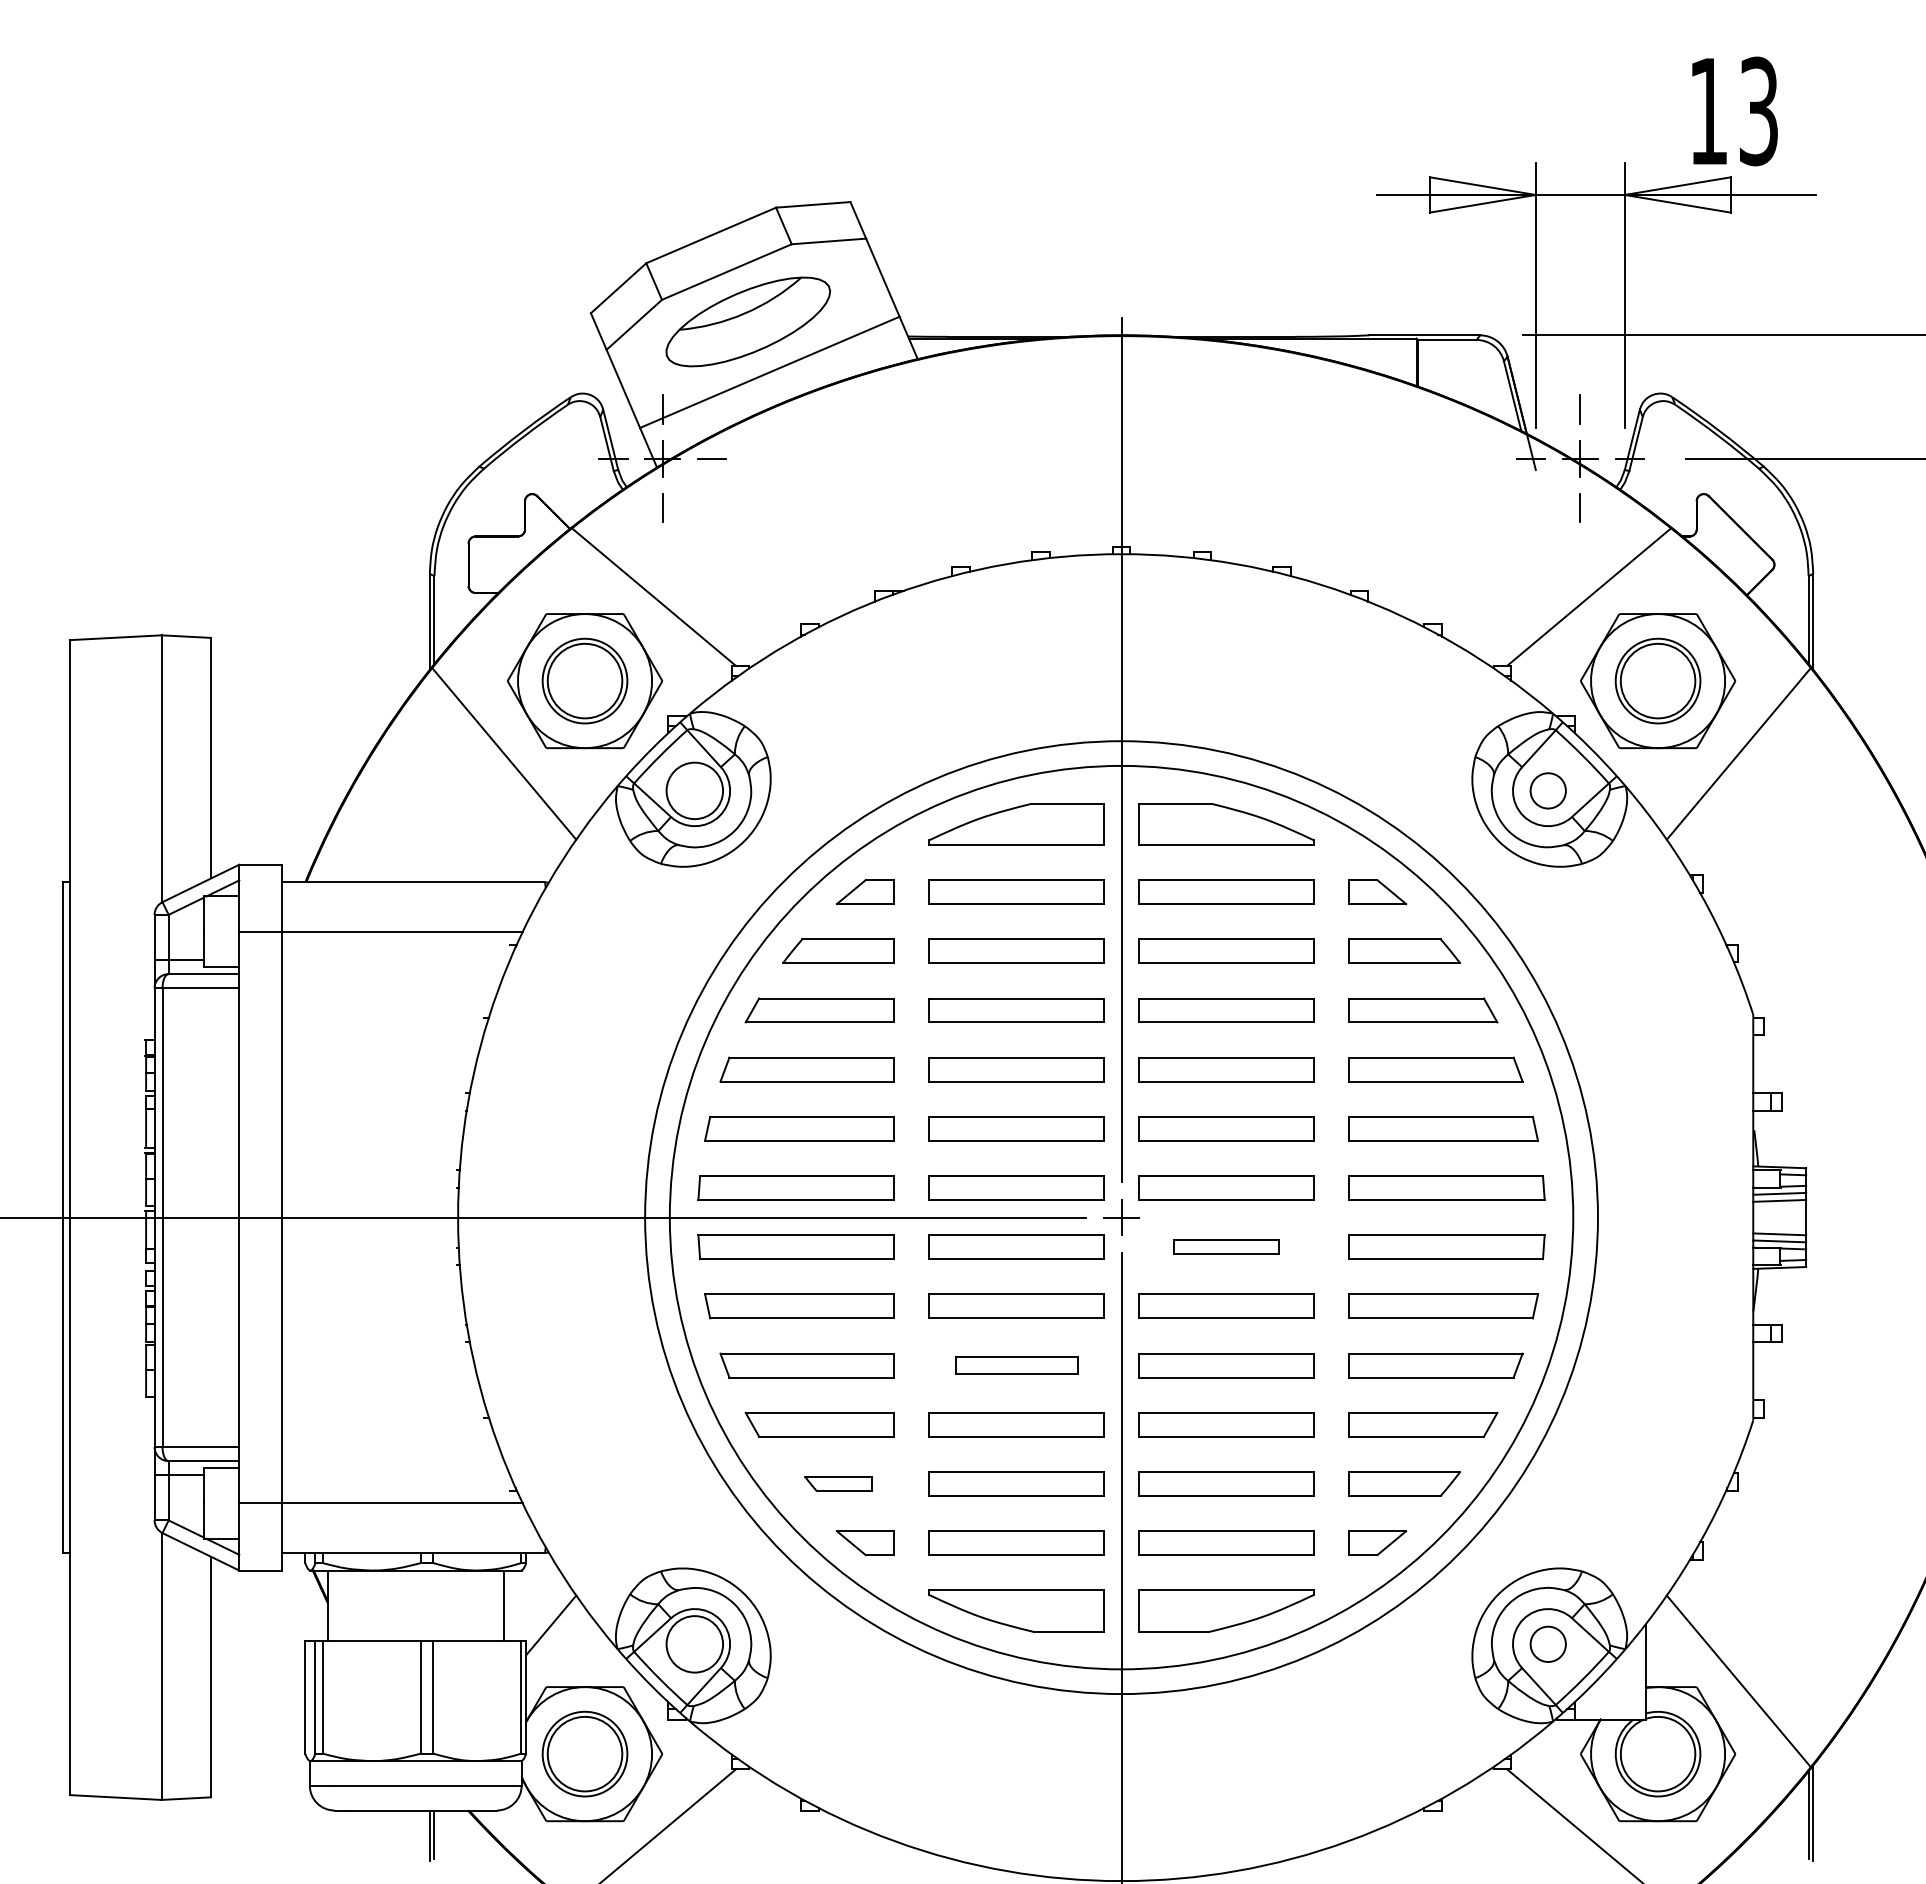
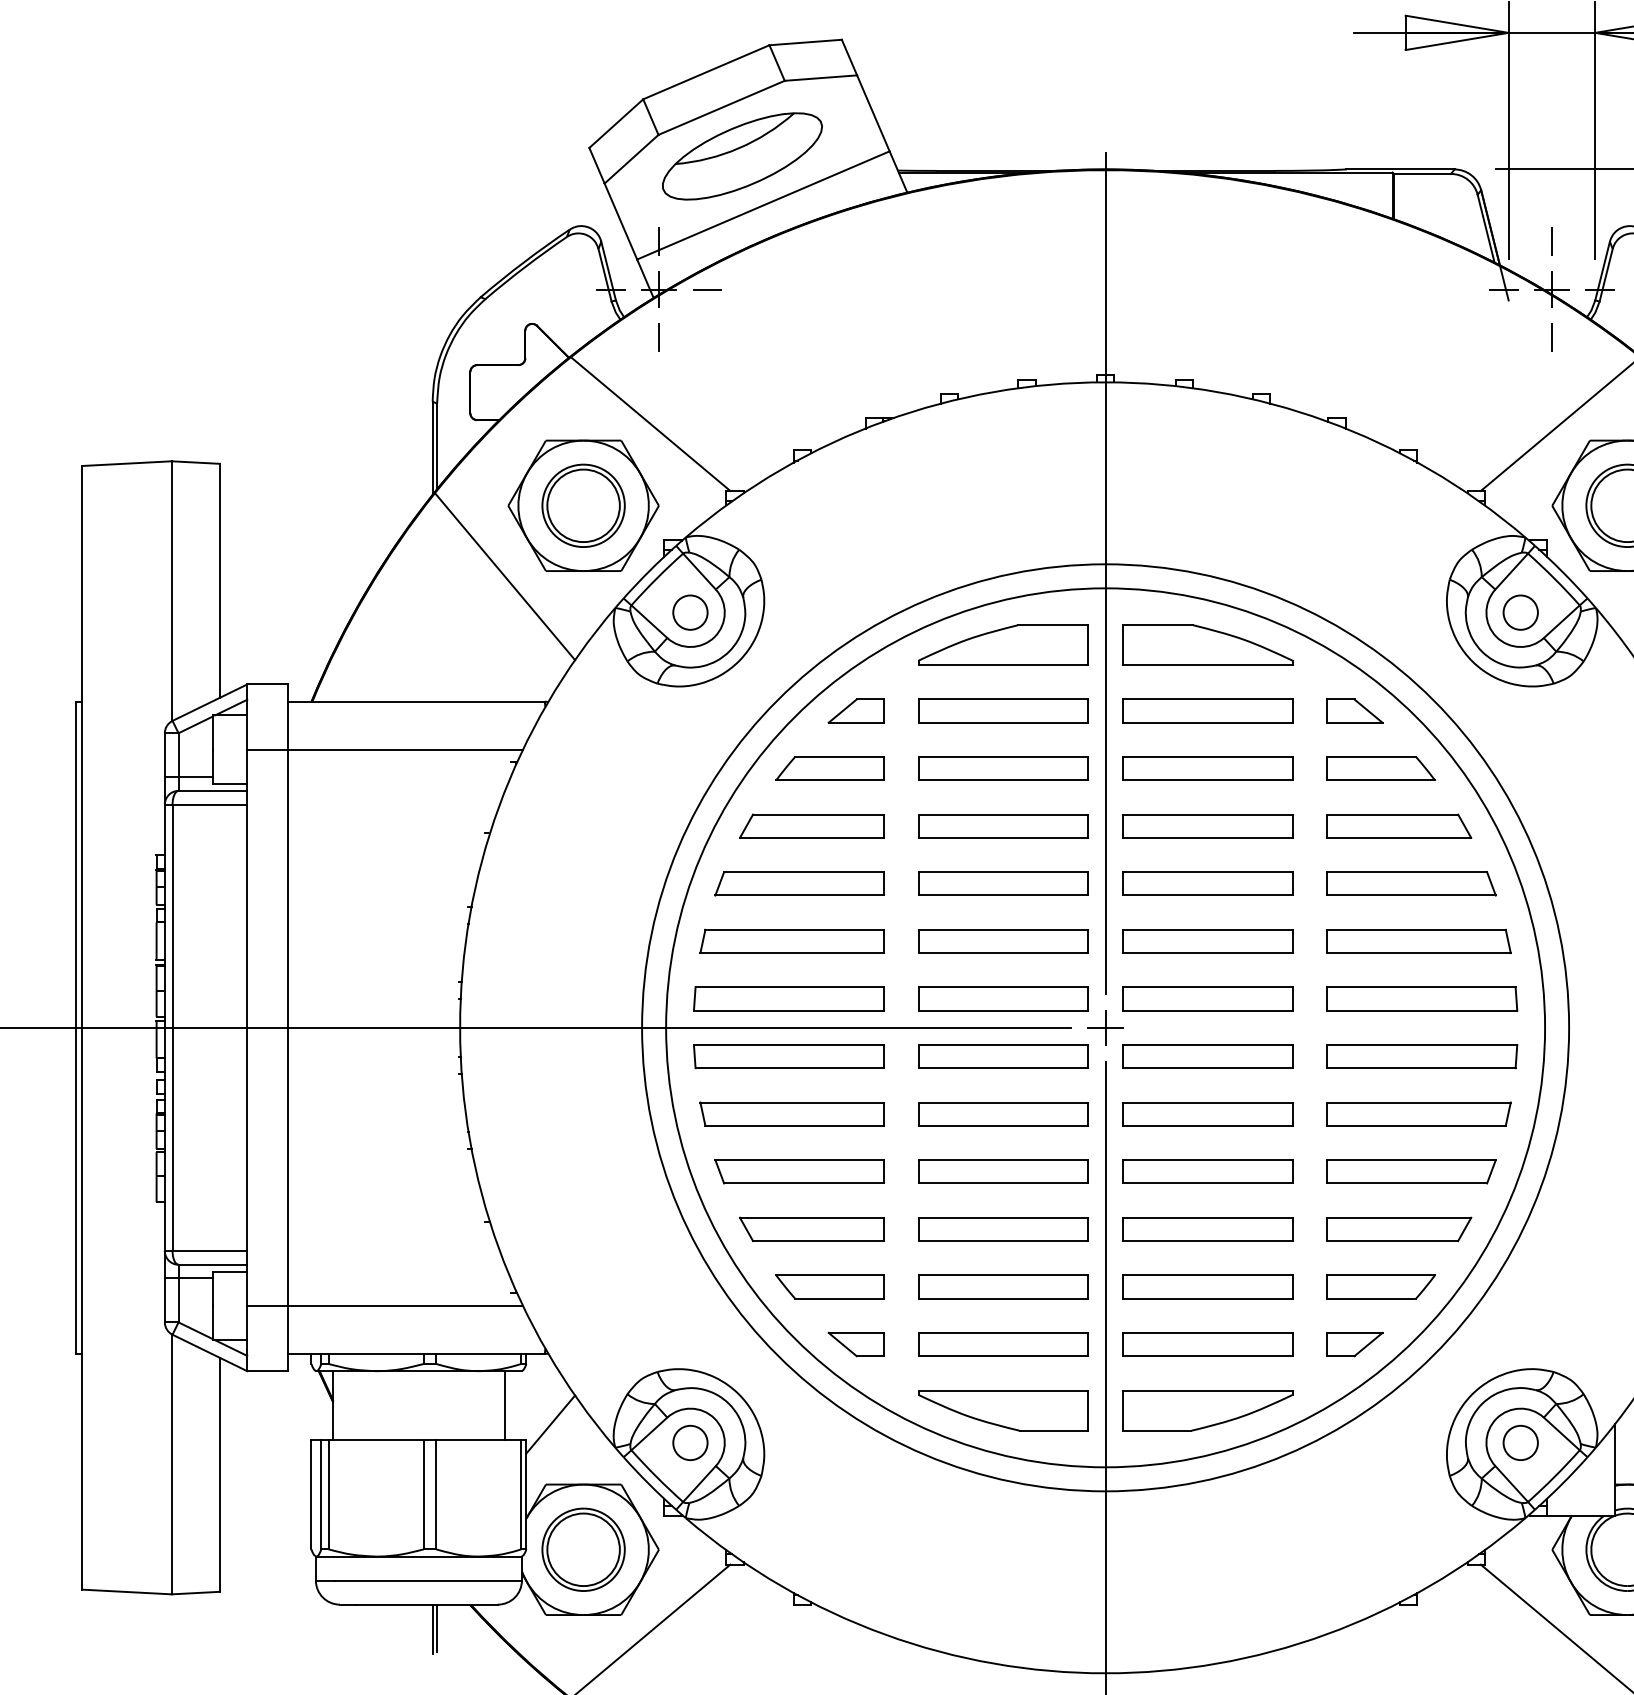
circle: (694, 790) -> (690, 612), size x0.62
part: (1226, 1246) -> (1207, 1055), size x1.67
part: (1016, 1365) -> (1003, 1171), size x1.43
part: (838, 1483) -> (830, 1286), size x1.67
circle: (694, 1643) -> (690, 1442), size x0.62

